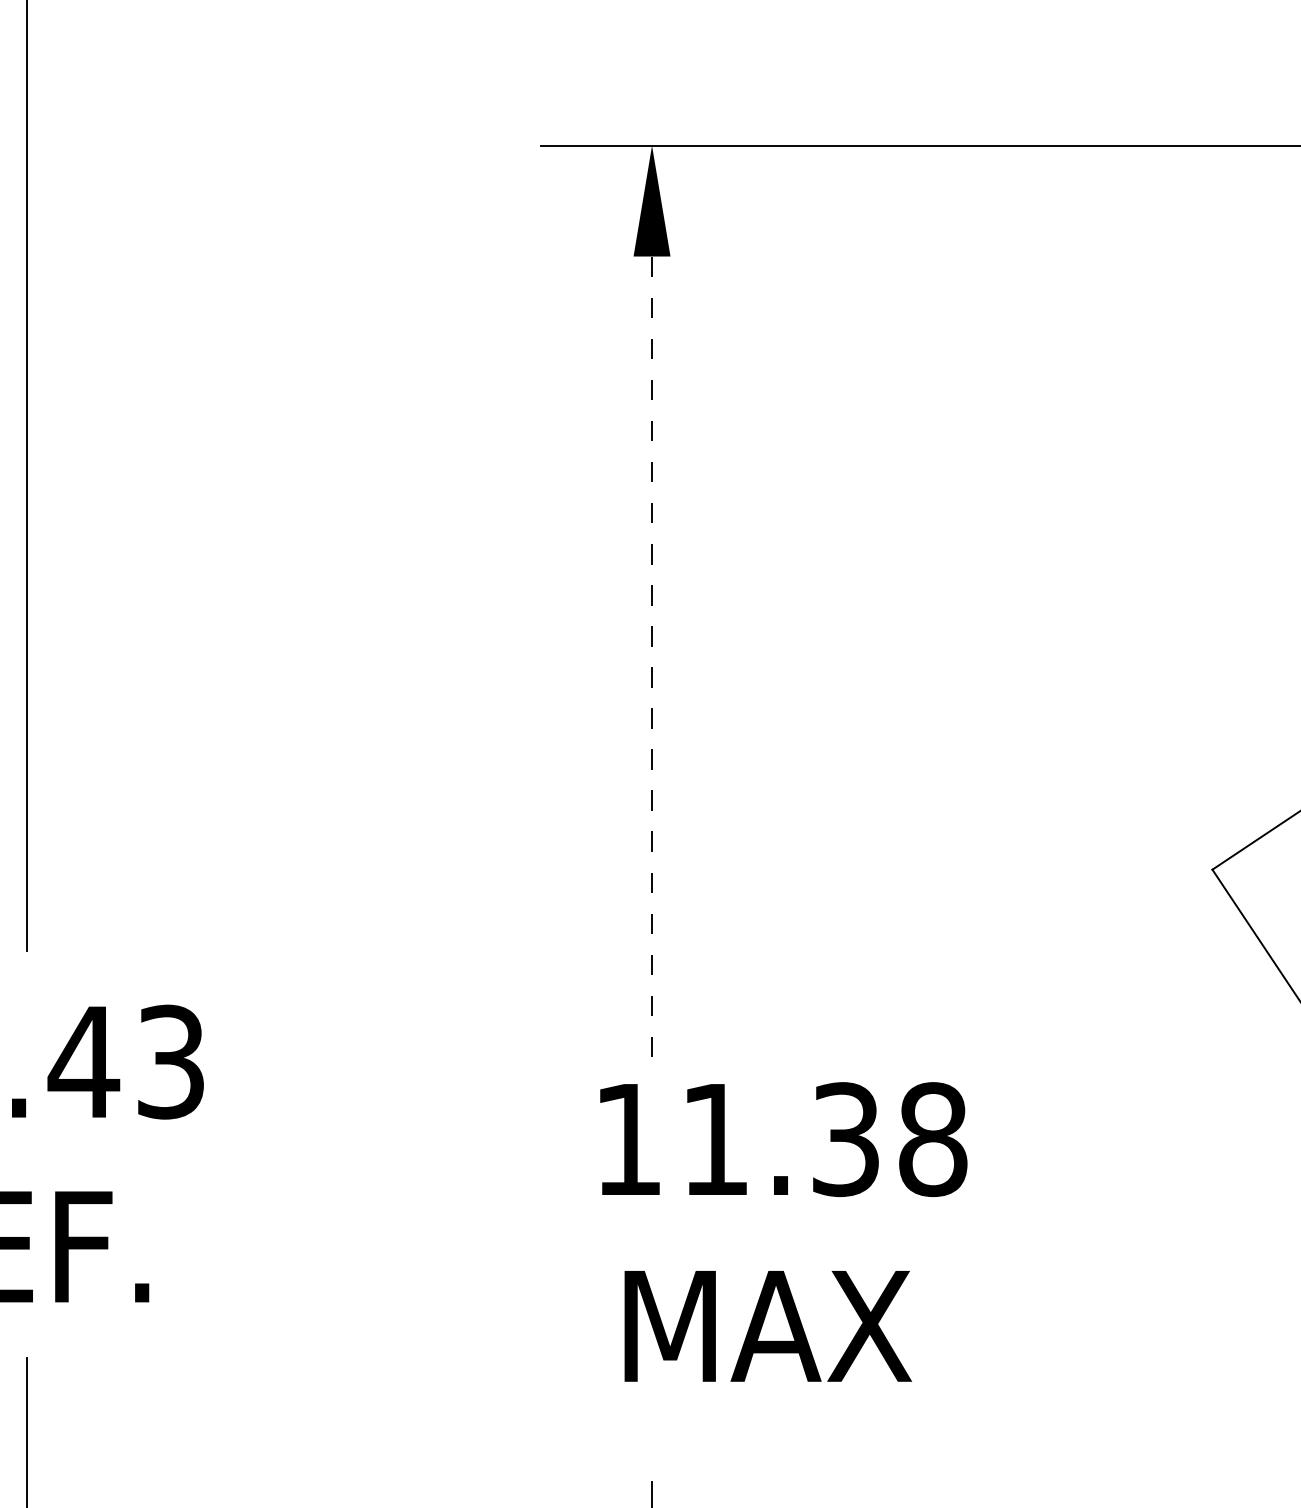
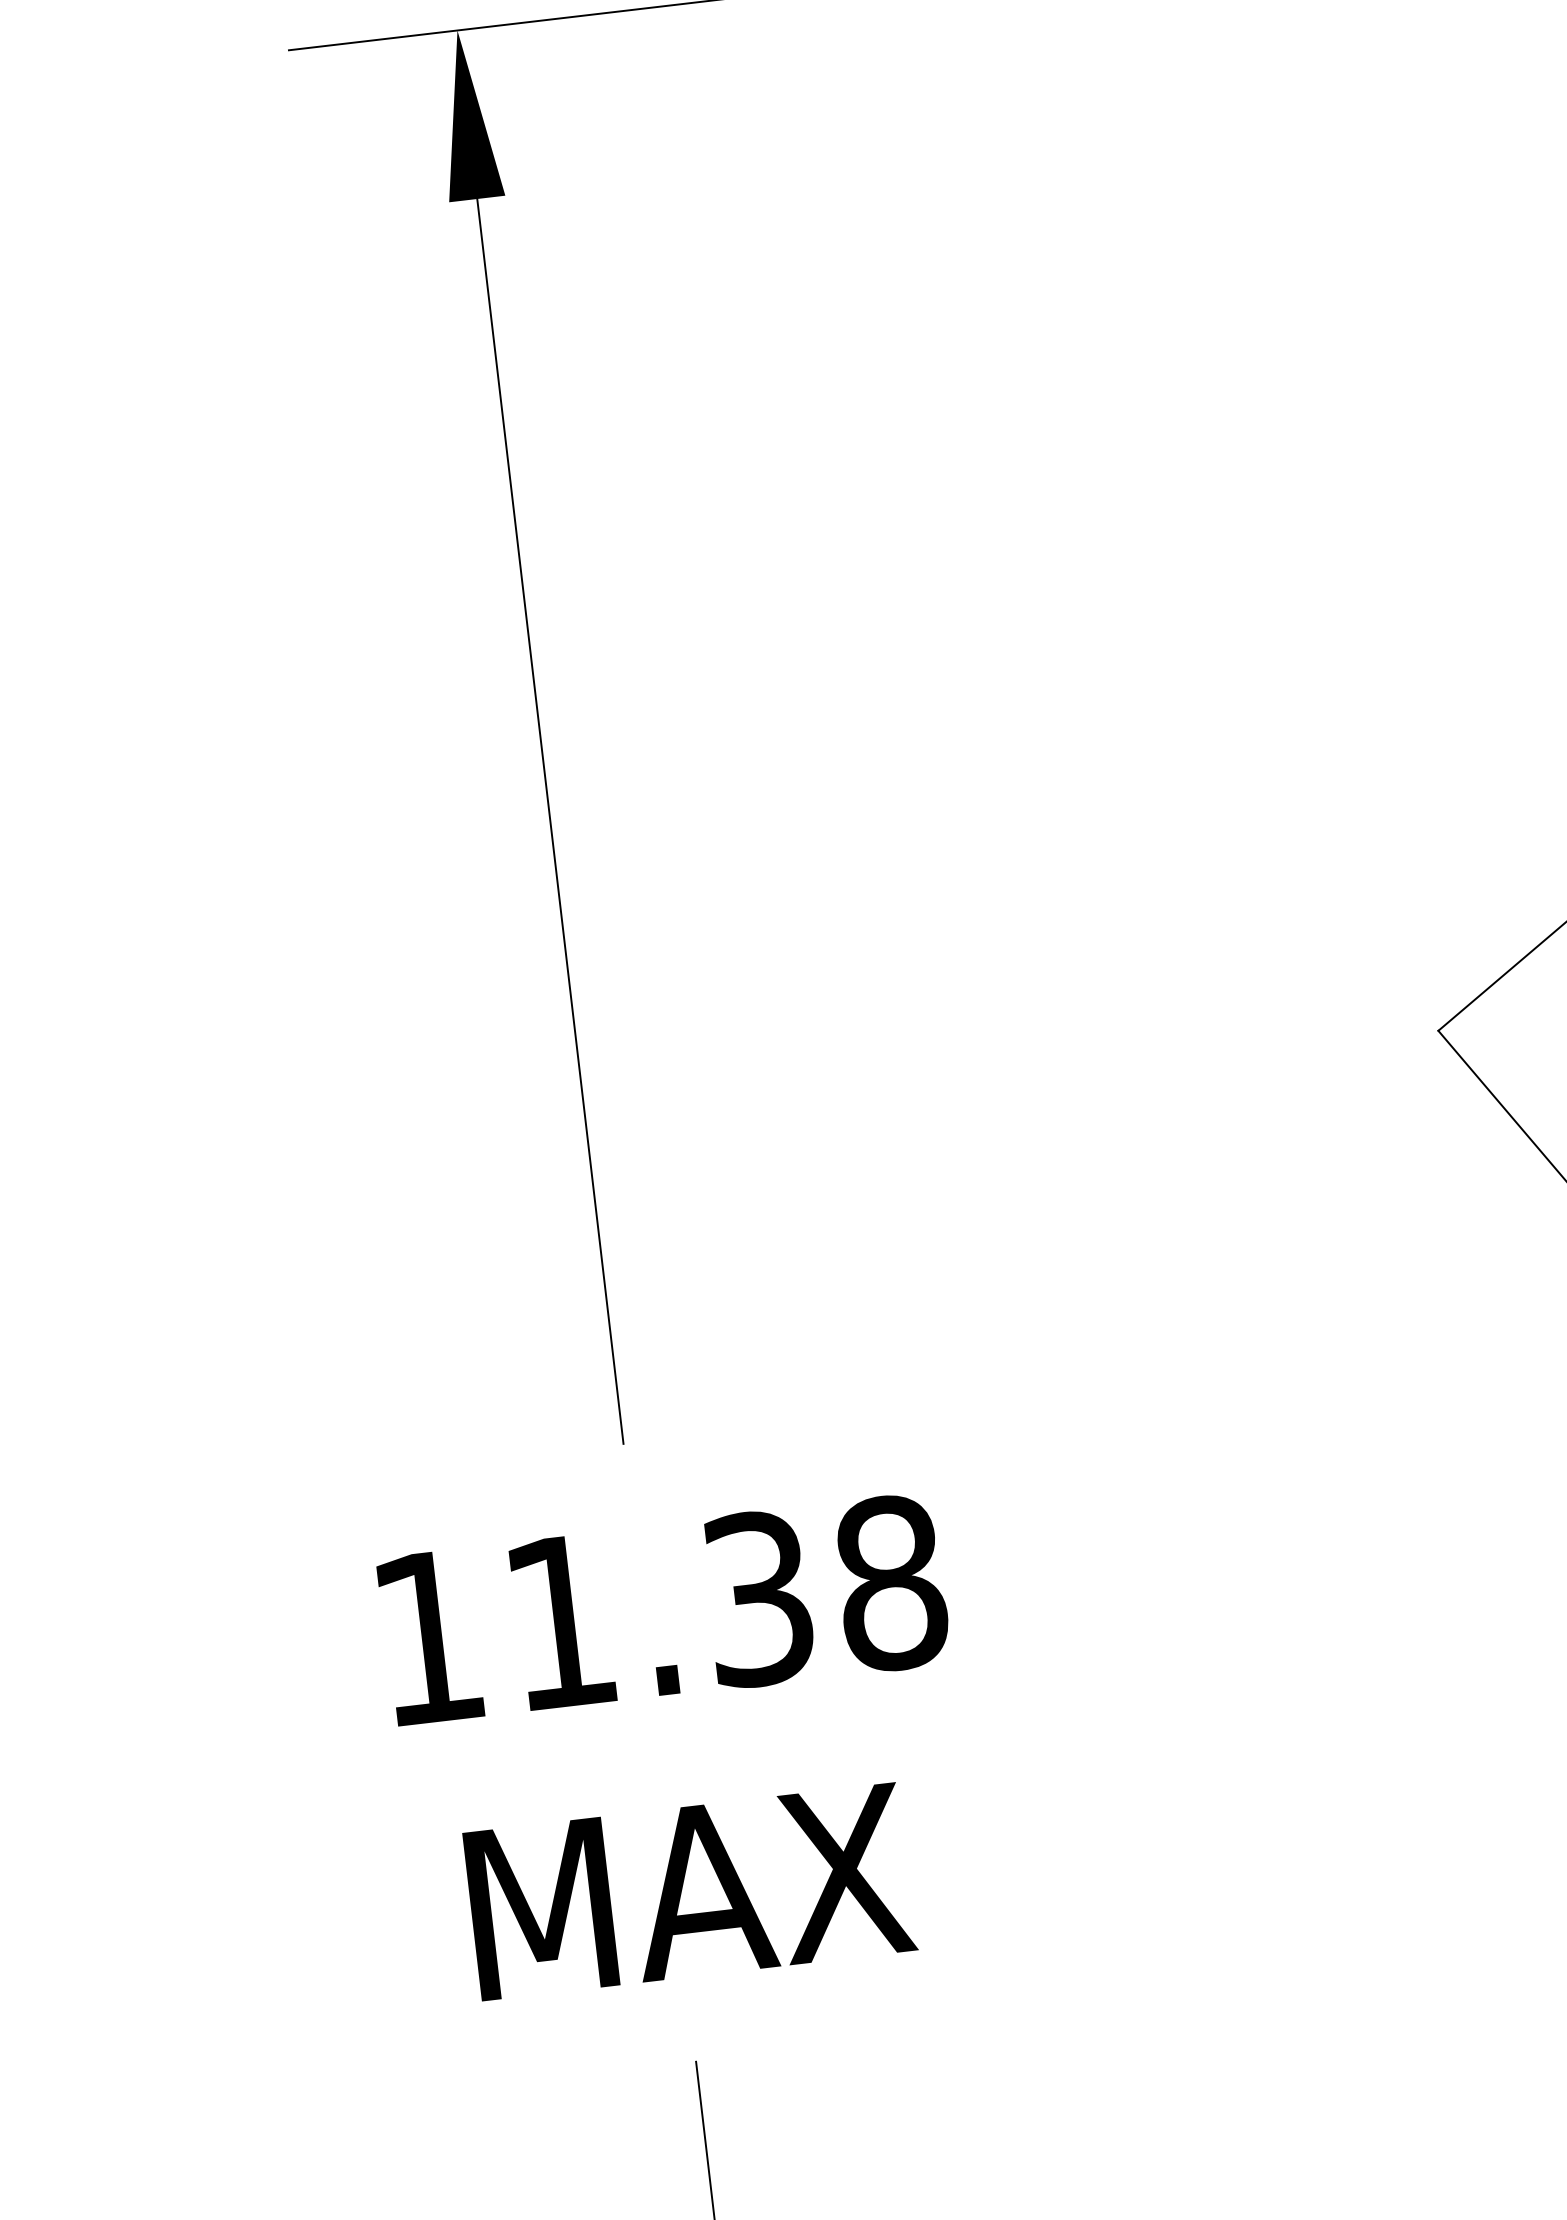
line: (652, 666) -> (551, 821), dashed -> solid
text: (783, 1139) -> (663, 1609), moved
text: (767, 1326) -> (689, 1891), moved

